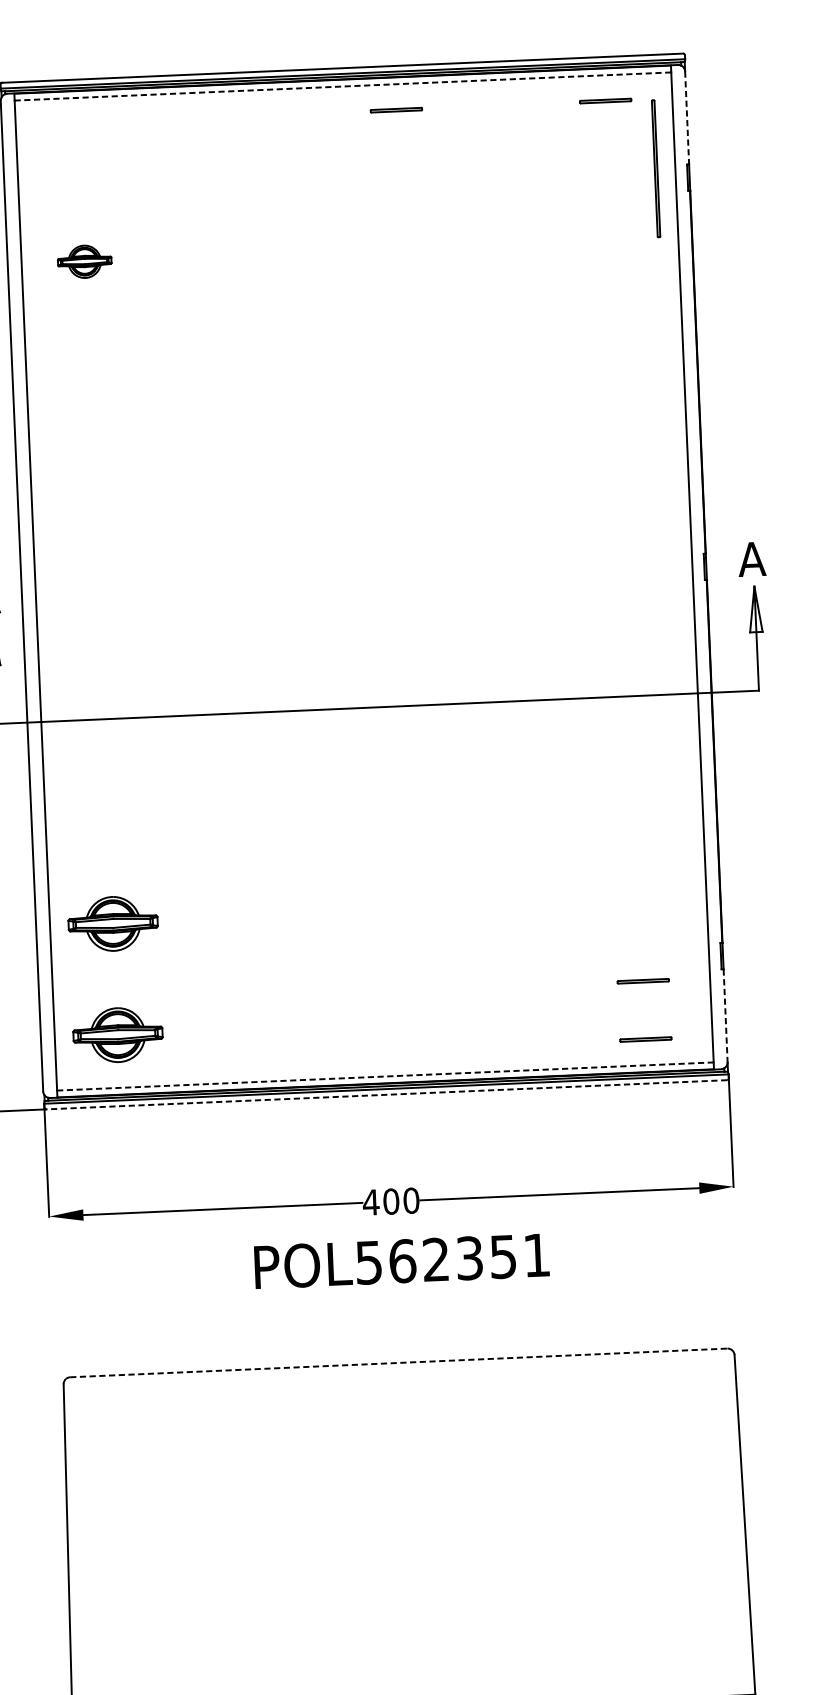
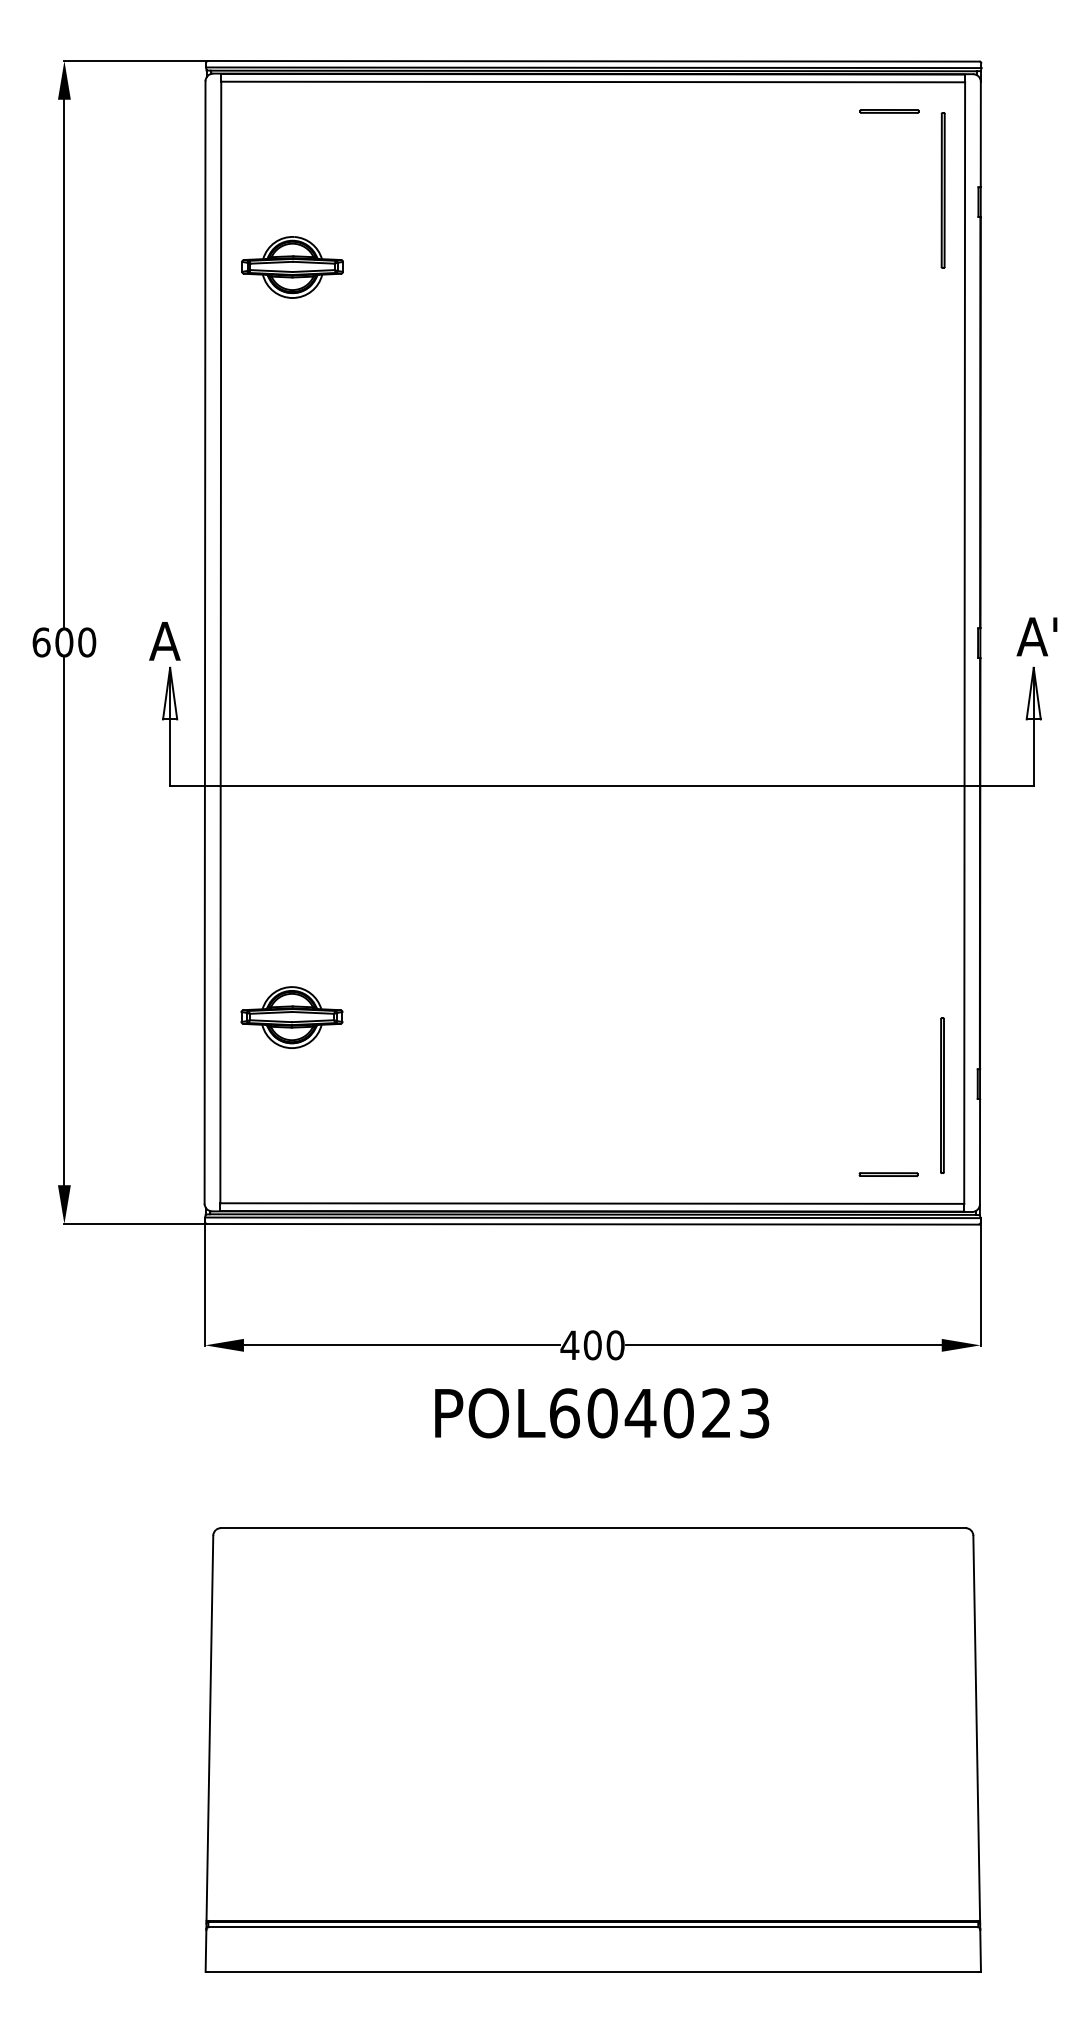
line: (343, 86) -> (593, 82), dashed -> solid
line: (396, 109) -> (652, 110), removed
line: (686, 117) -> (980, 134), dashed -> solid
part: (84, 261) -> (292, 267), size x1.67
text: (771, 547) -> (1055, 624), A -> A'
line: (689, 967) -> (941, 1095), added
line: (643, 981) -> (888, 1108), removed
line: (726, 1015) -> (980, 1151), dashed -> solid
part: (117, 1035) -> (291, 1143), removed
line: (385, 1076) -> (592, 1203), dashed -> solid
line: (386, 1094) -> (592, 1224), dashed -> solid
text: (452, 1259) -> (659, 1413), POL562351 -> POL604023
line: (398, 1363) -> (593, 1528), dashed -> solid

